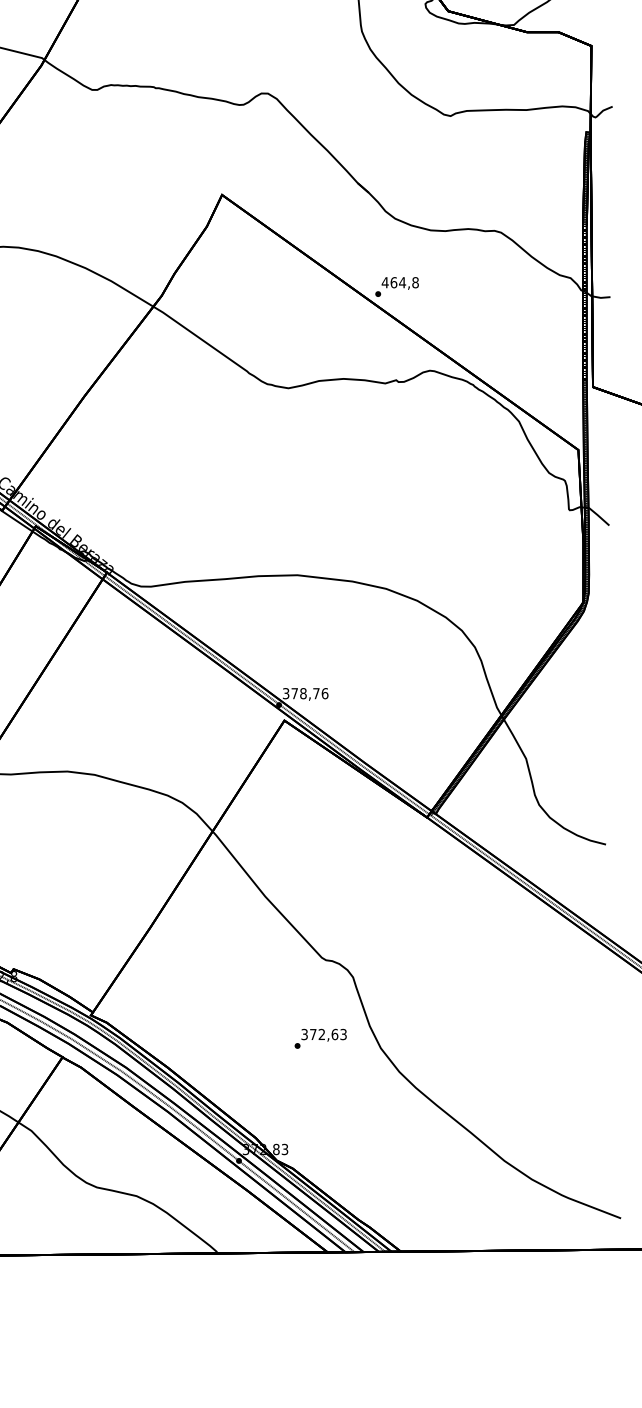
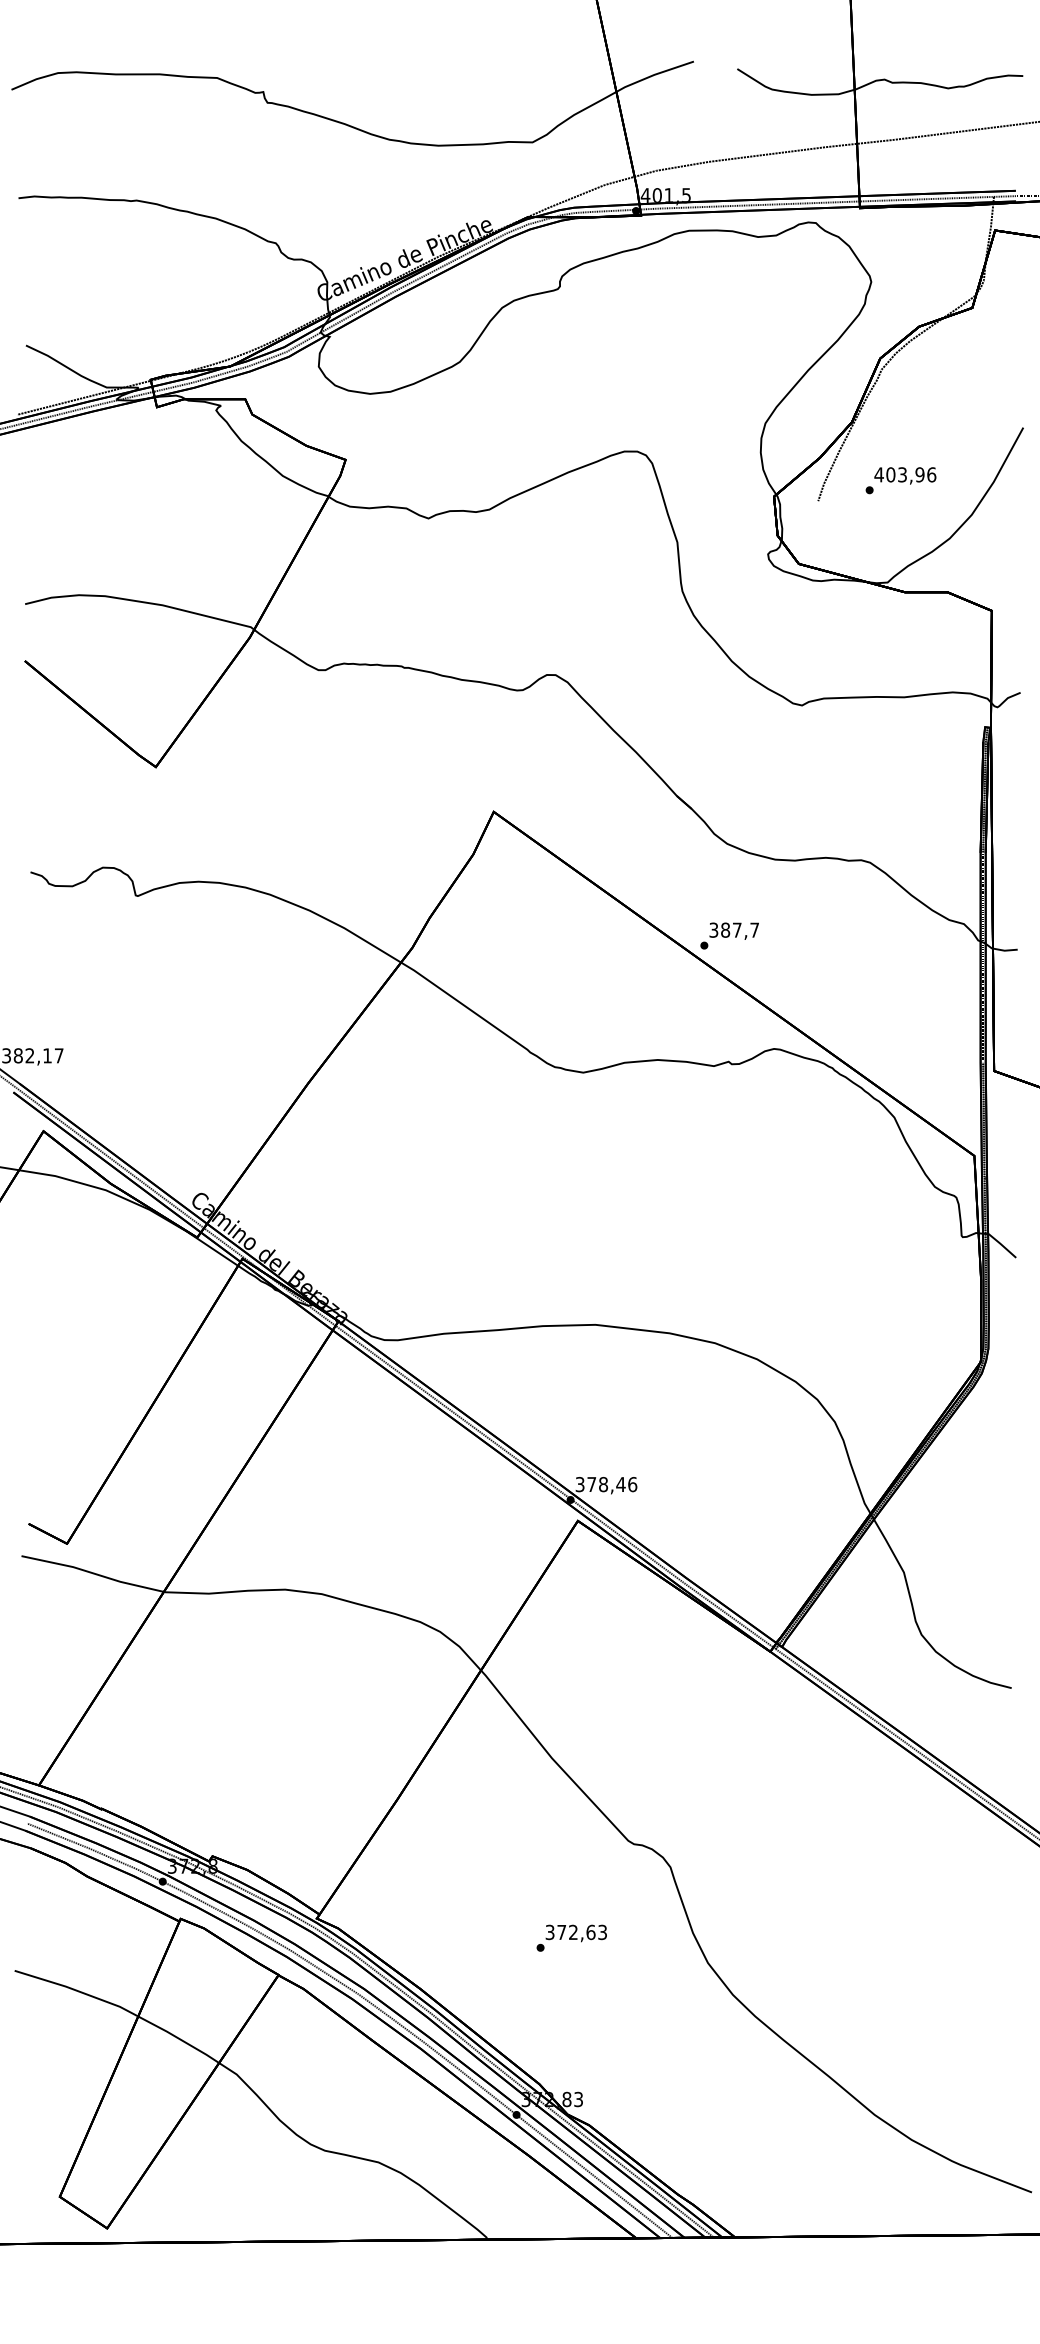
text: (400, 282) -> (734, 929), 464,8 -> 387,7
text: (316, 693) -> (620, 1484), 378,76 -> 378,46
text: (320, 1038) -> (571, 1937), moved

